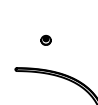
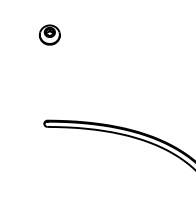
part: (45, 40) -> (48, 35), moved

